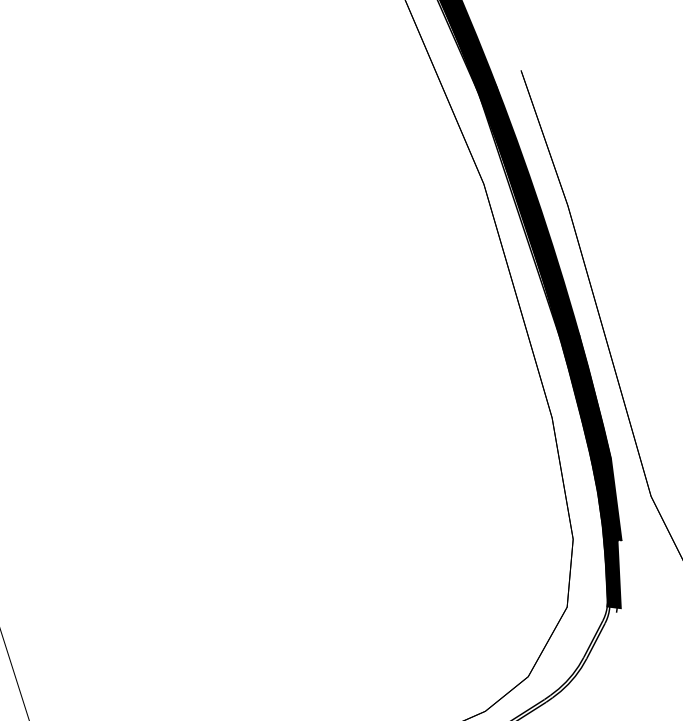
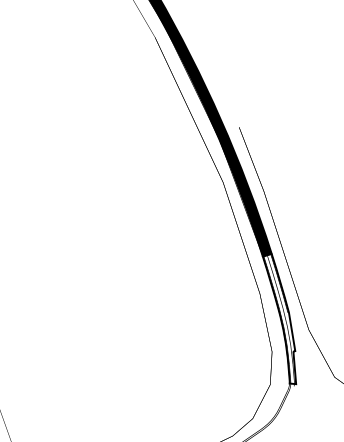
fill: (590, 470) -> (279, 318), removed

